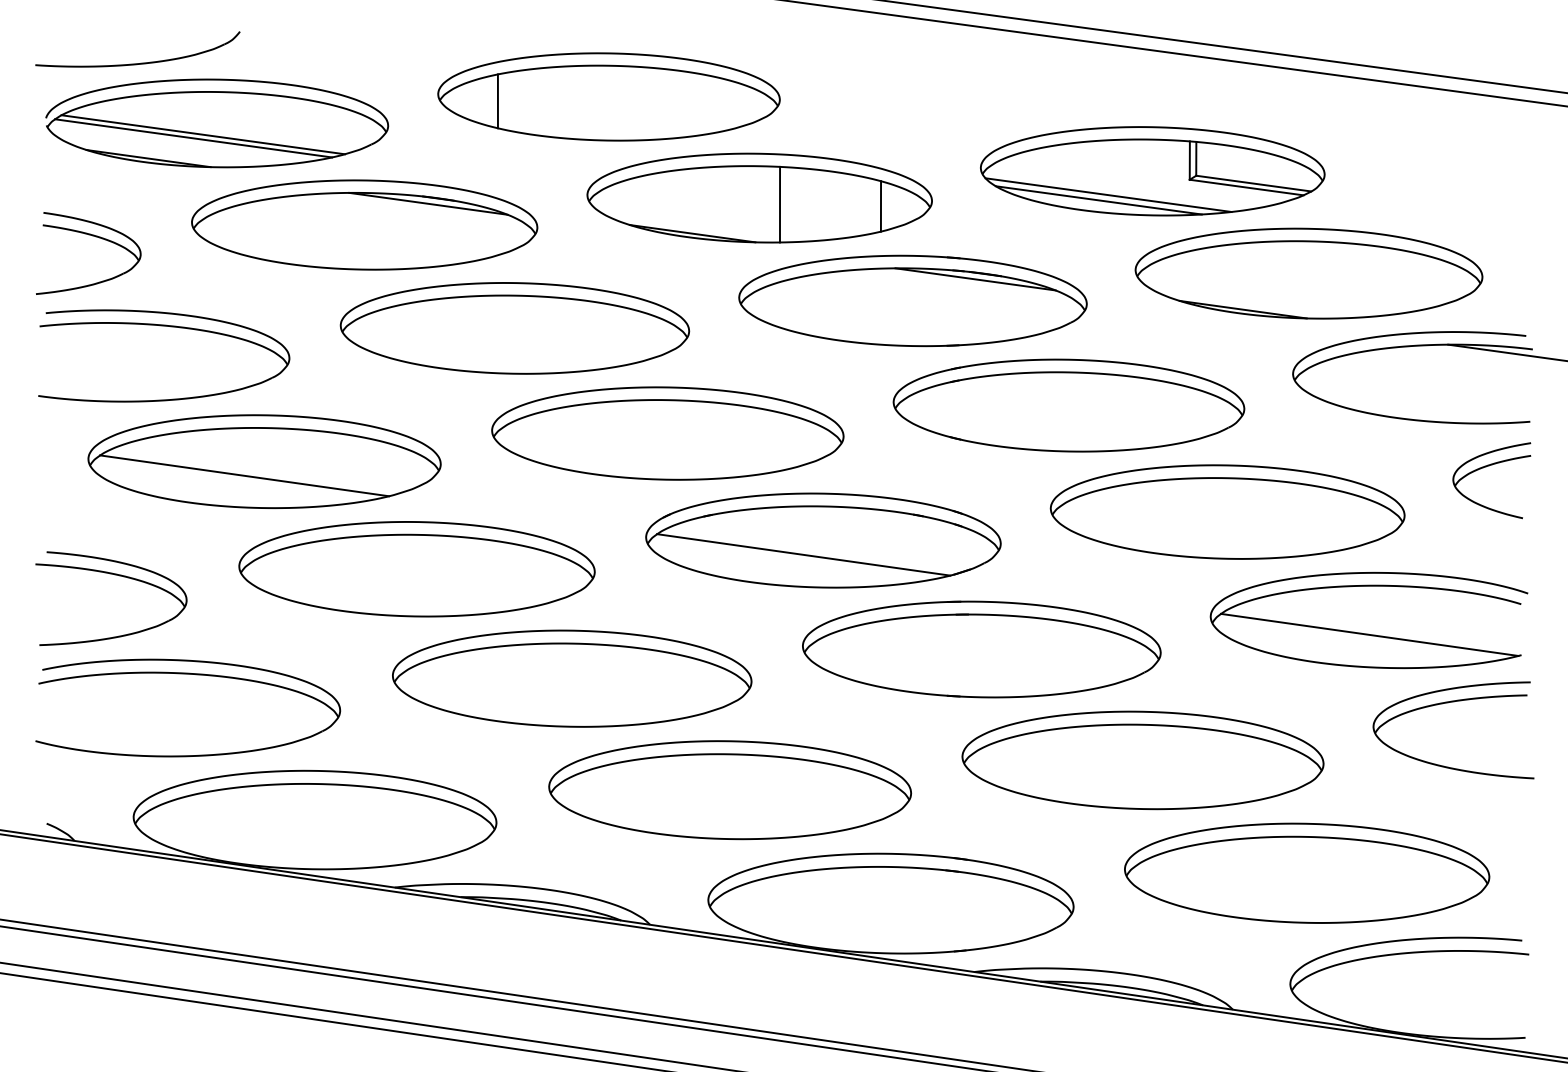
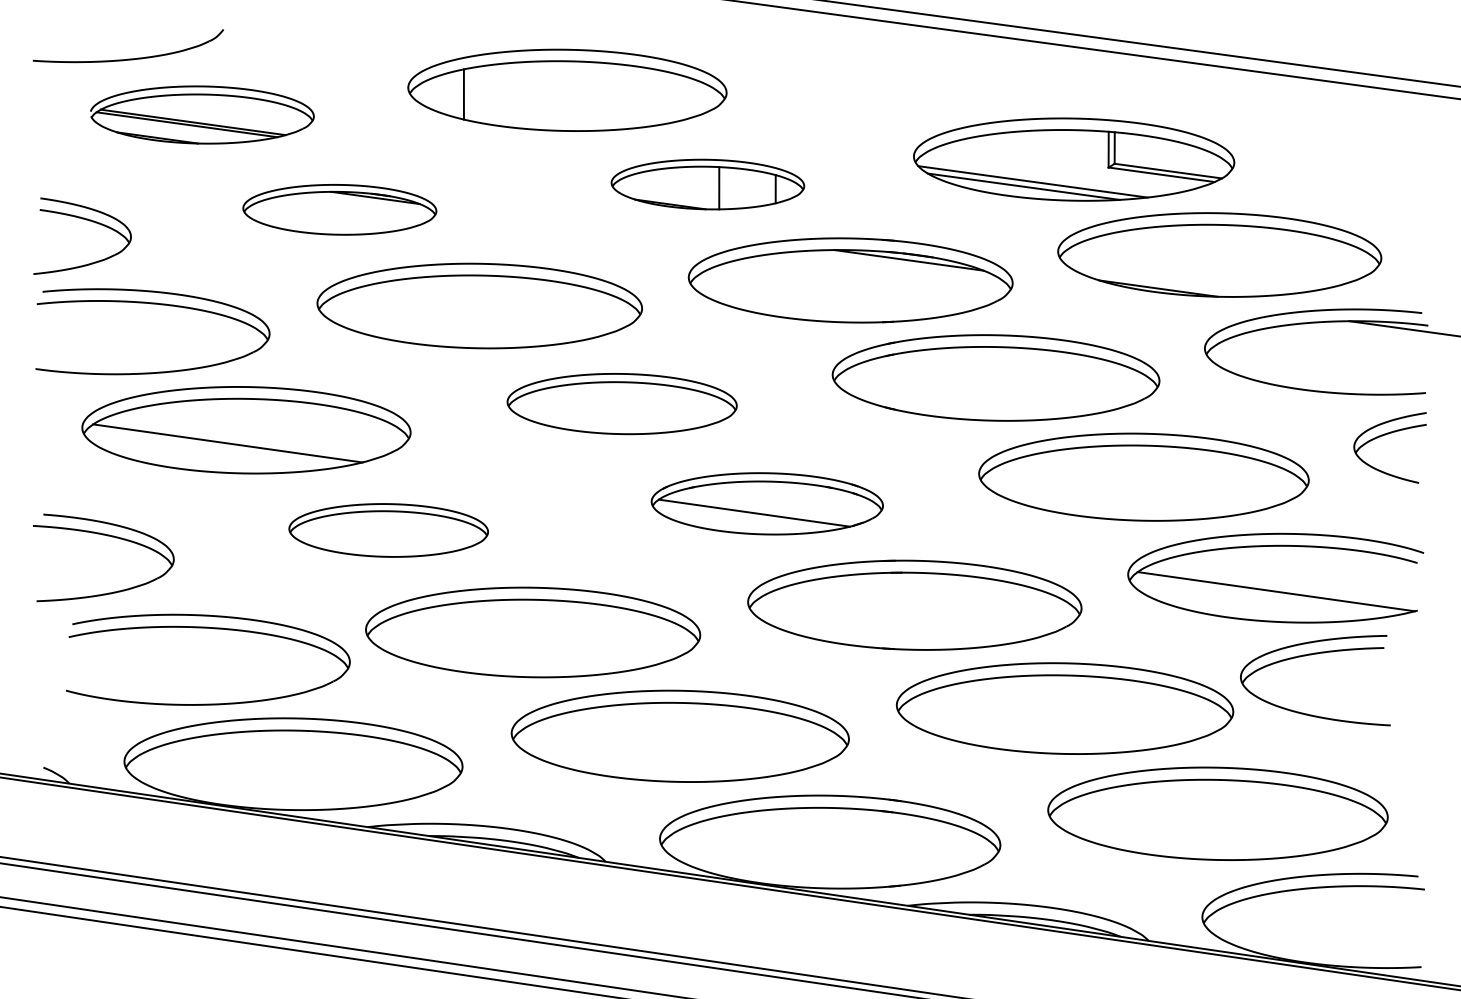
part: (217, 122) -> (202, 114), size x0.7
part: (759, 197) -> (707, 184), size x0.6
part: (364, 224) -> (339, 209), size x0.6
part: (667, 432) -> (621, 403), size x0.7
part: (823, 540) -> (767, 503), size x0.7
part: (416, 569) -> (388, 530), size x0.6
part: (194, 675) -> (214, 629), moved
part: (1449, 703) -> (1311, 655), moved

